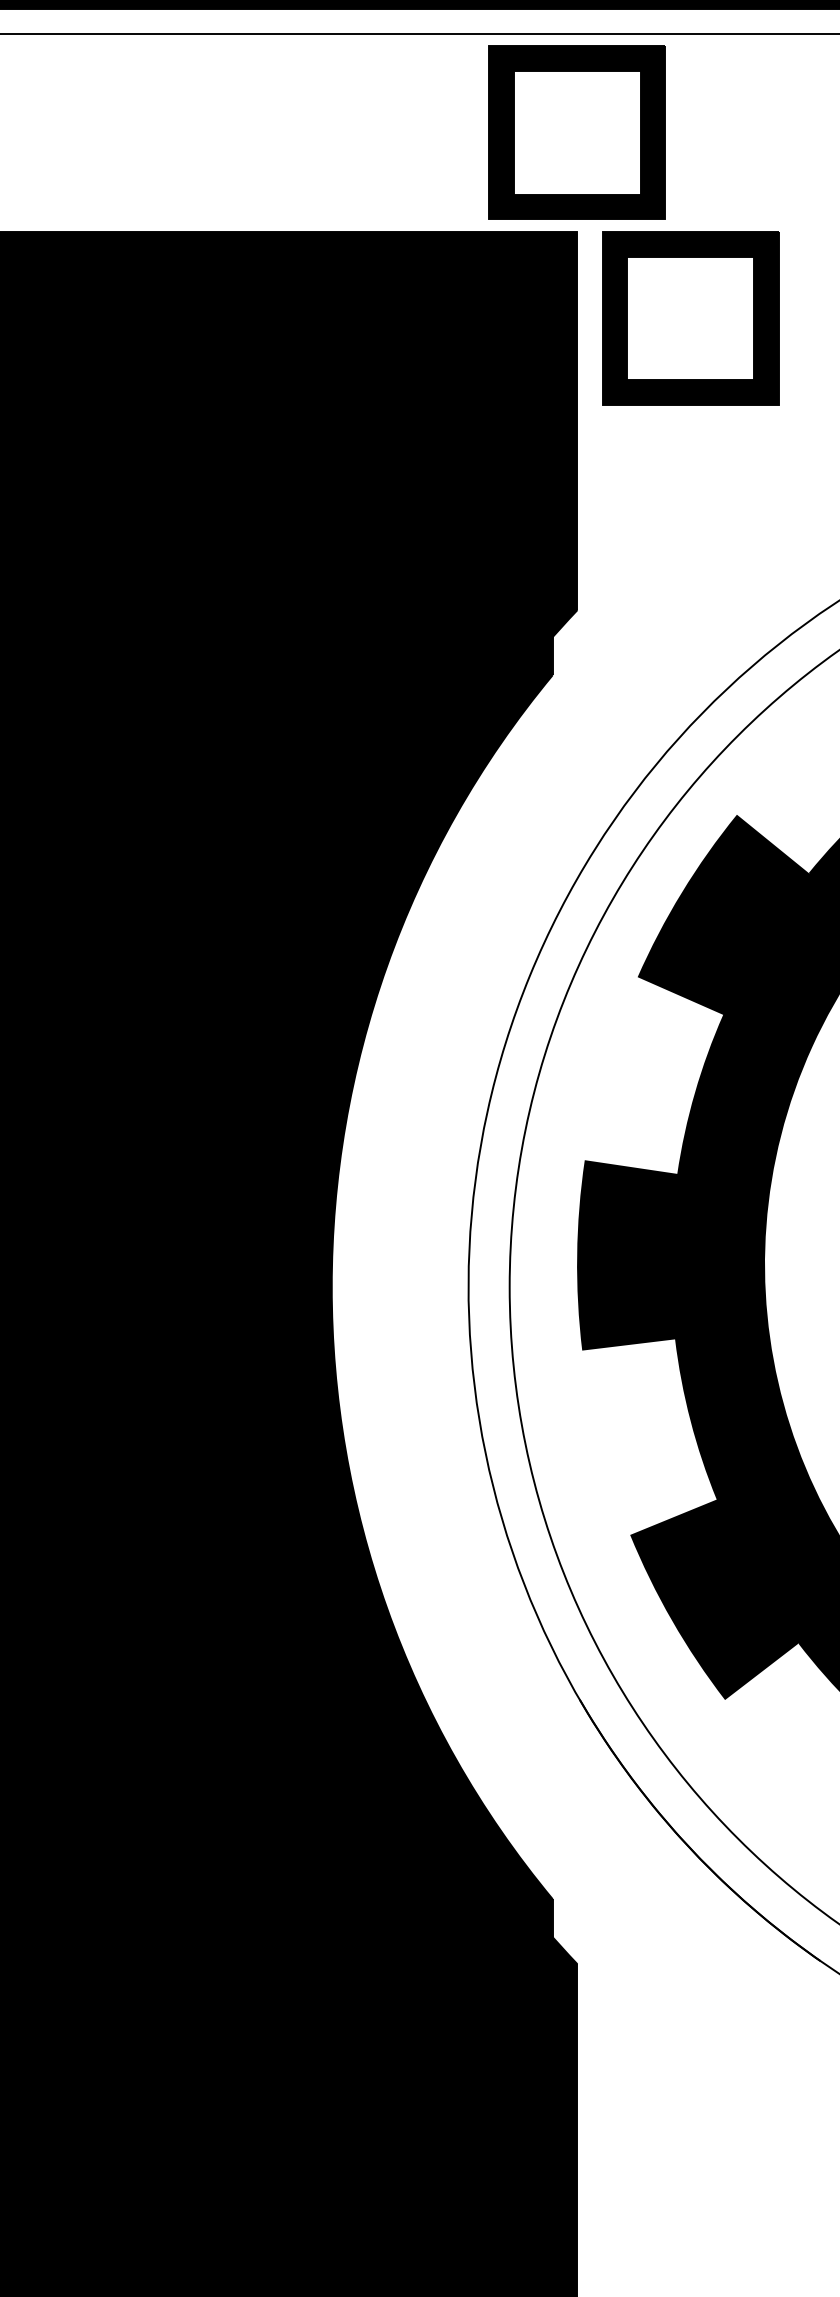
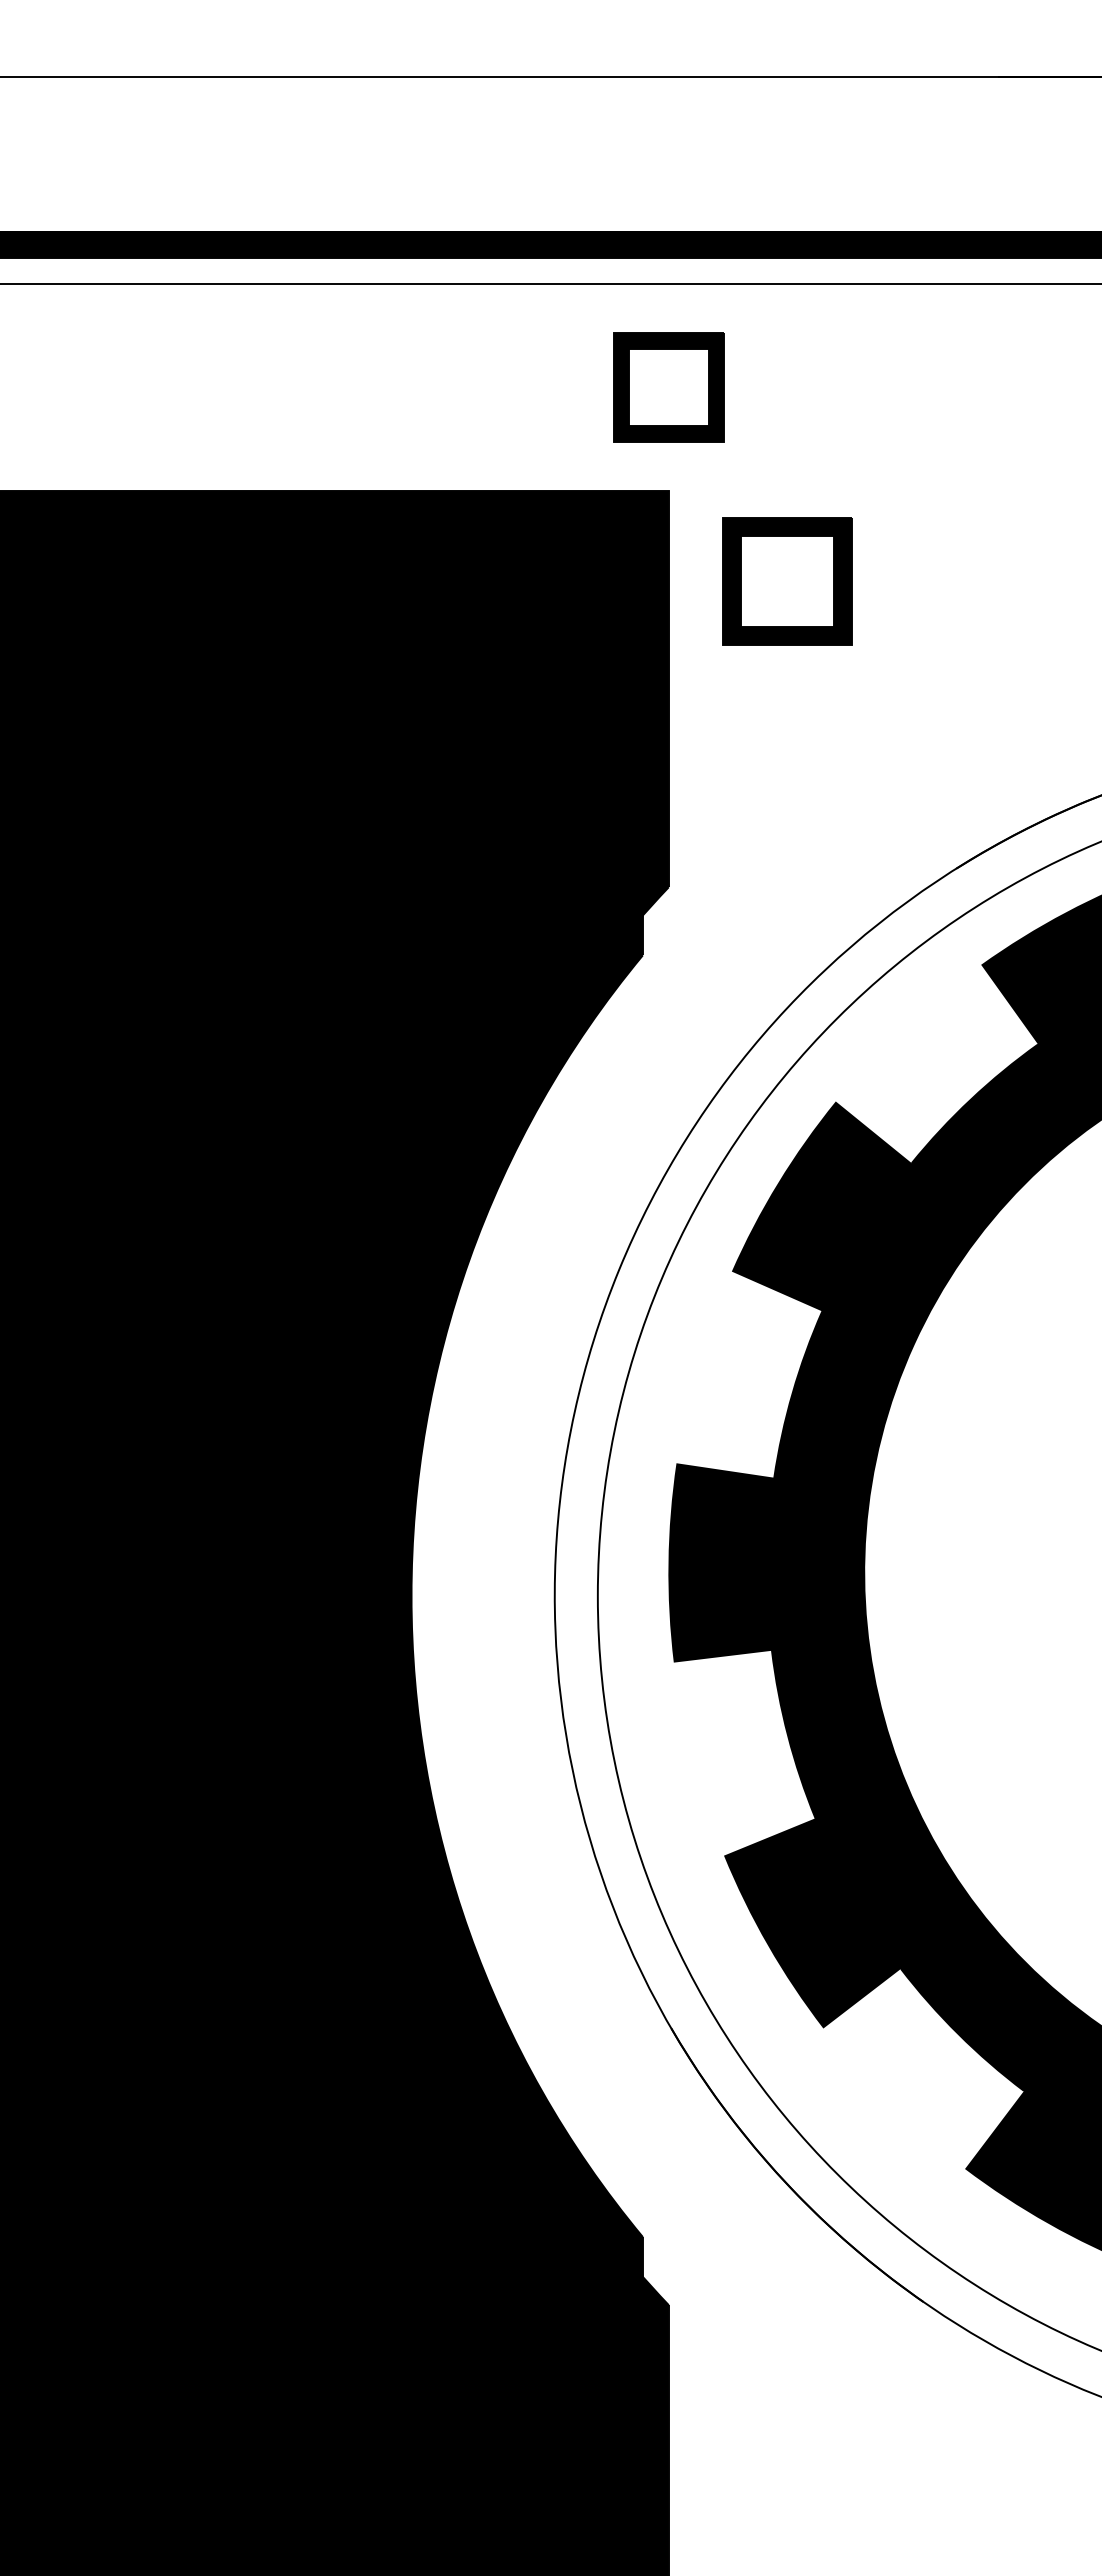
part: (577, 132) -> (668, 387), size x0.6
part: (690, 318) -> (787, 581), size x0.7

